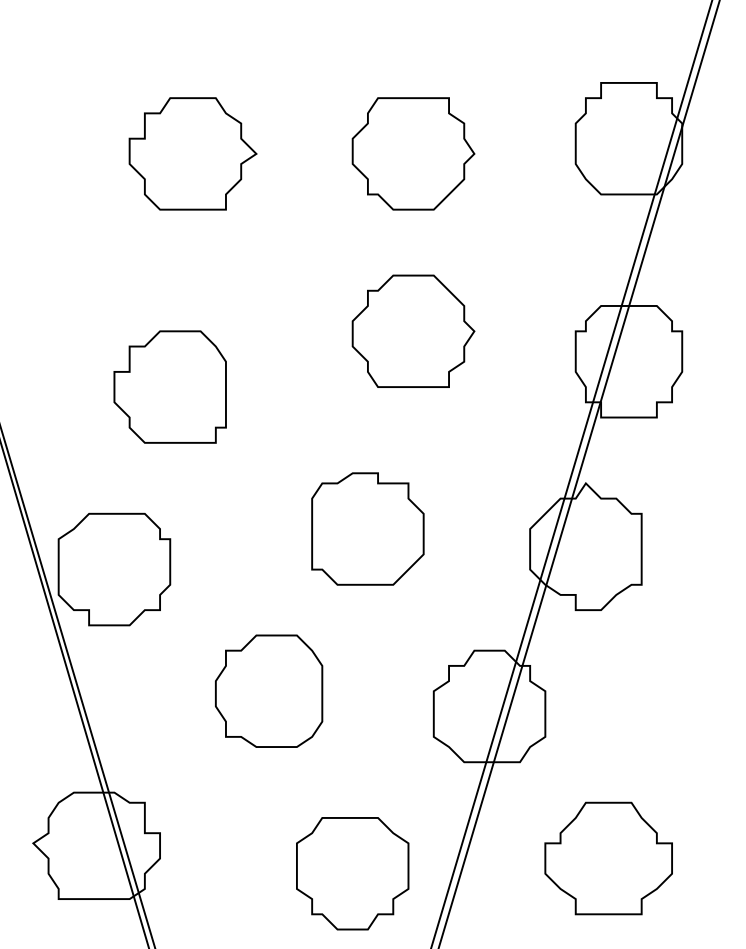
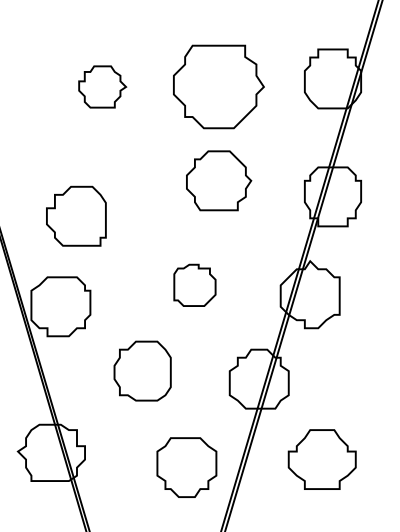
part: (193, 152) -> (102, 86), size x0.7
part: (414, 152) -> (219, 86), size x1.4
part: (170, 385) -> (76, 215), moved
part: (367, 529) -> (194, 285), size x0.7

